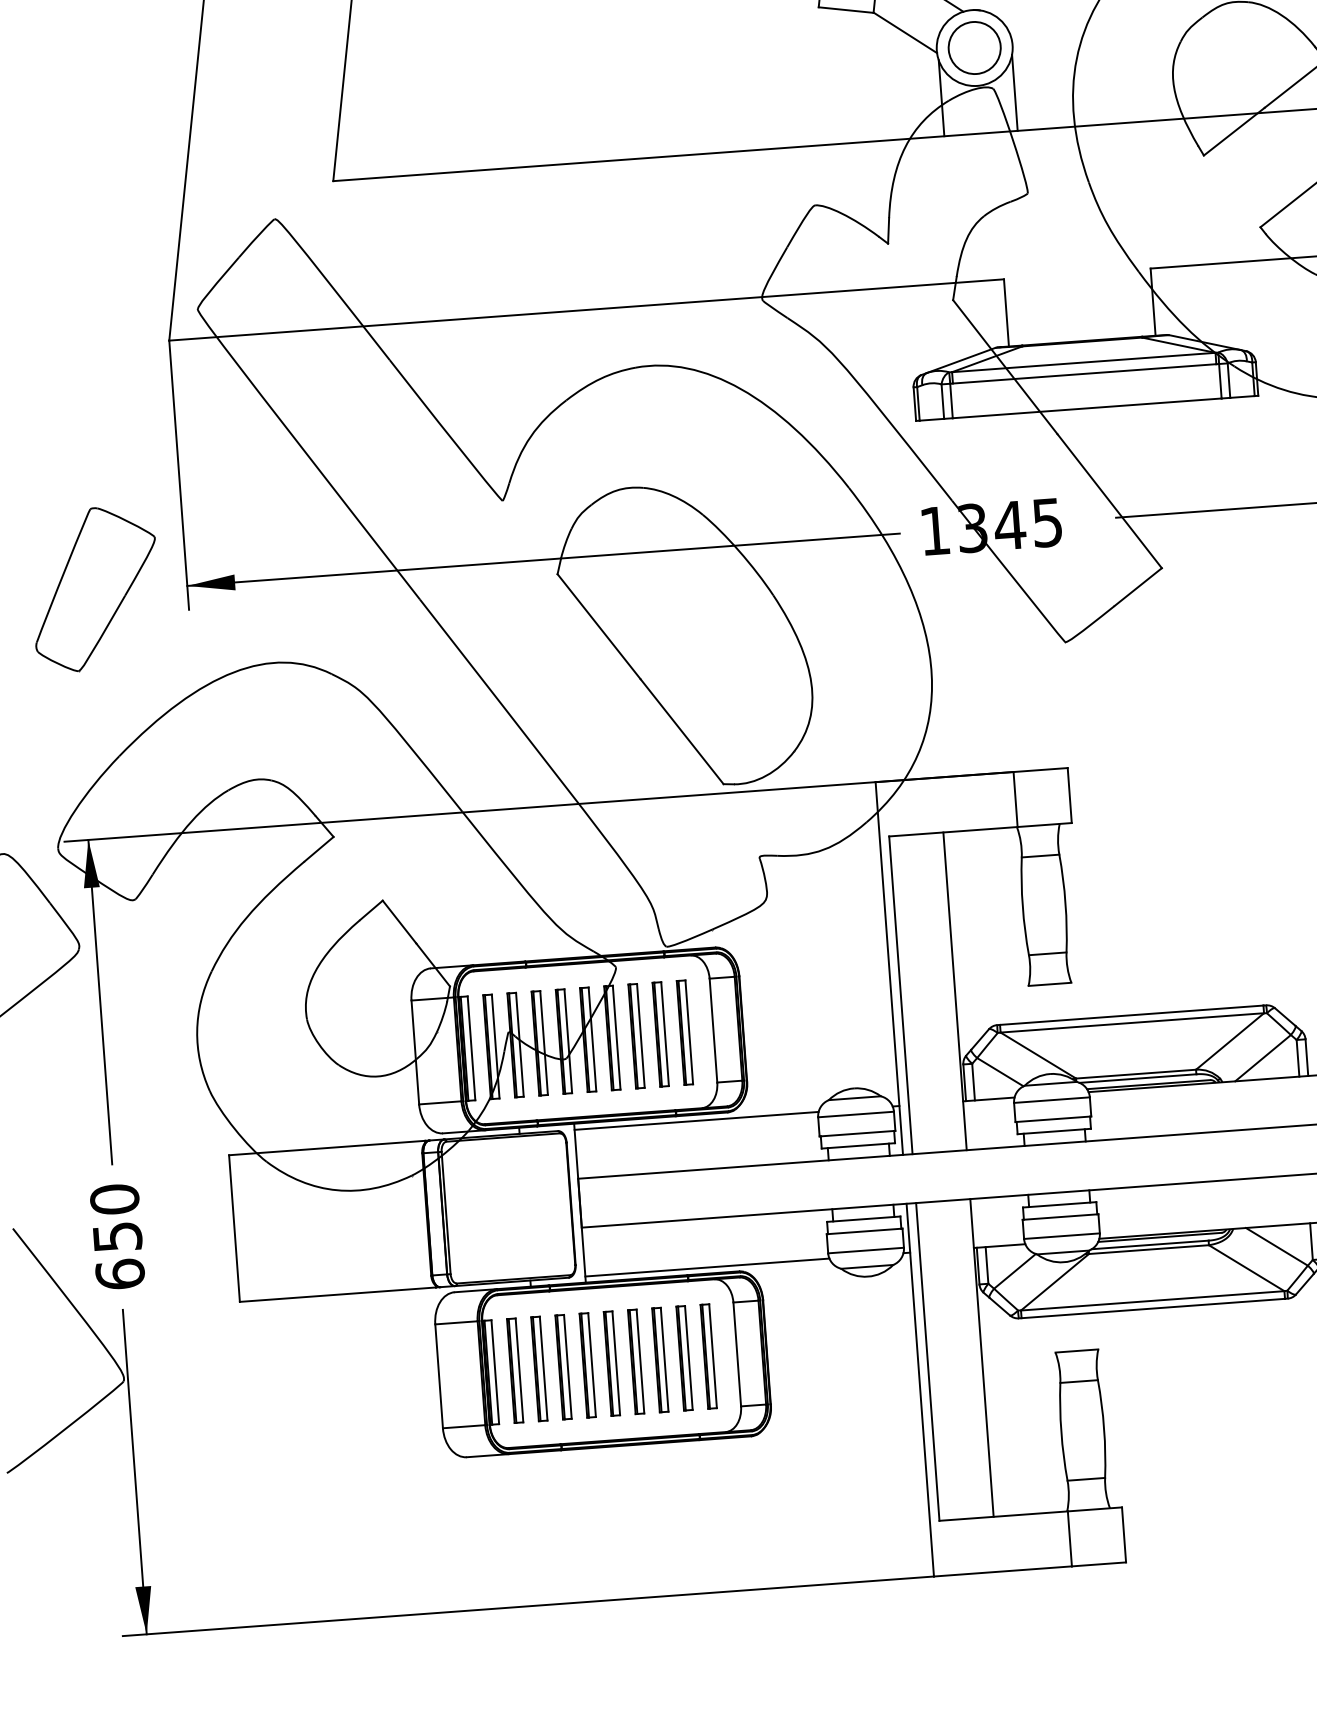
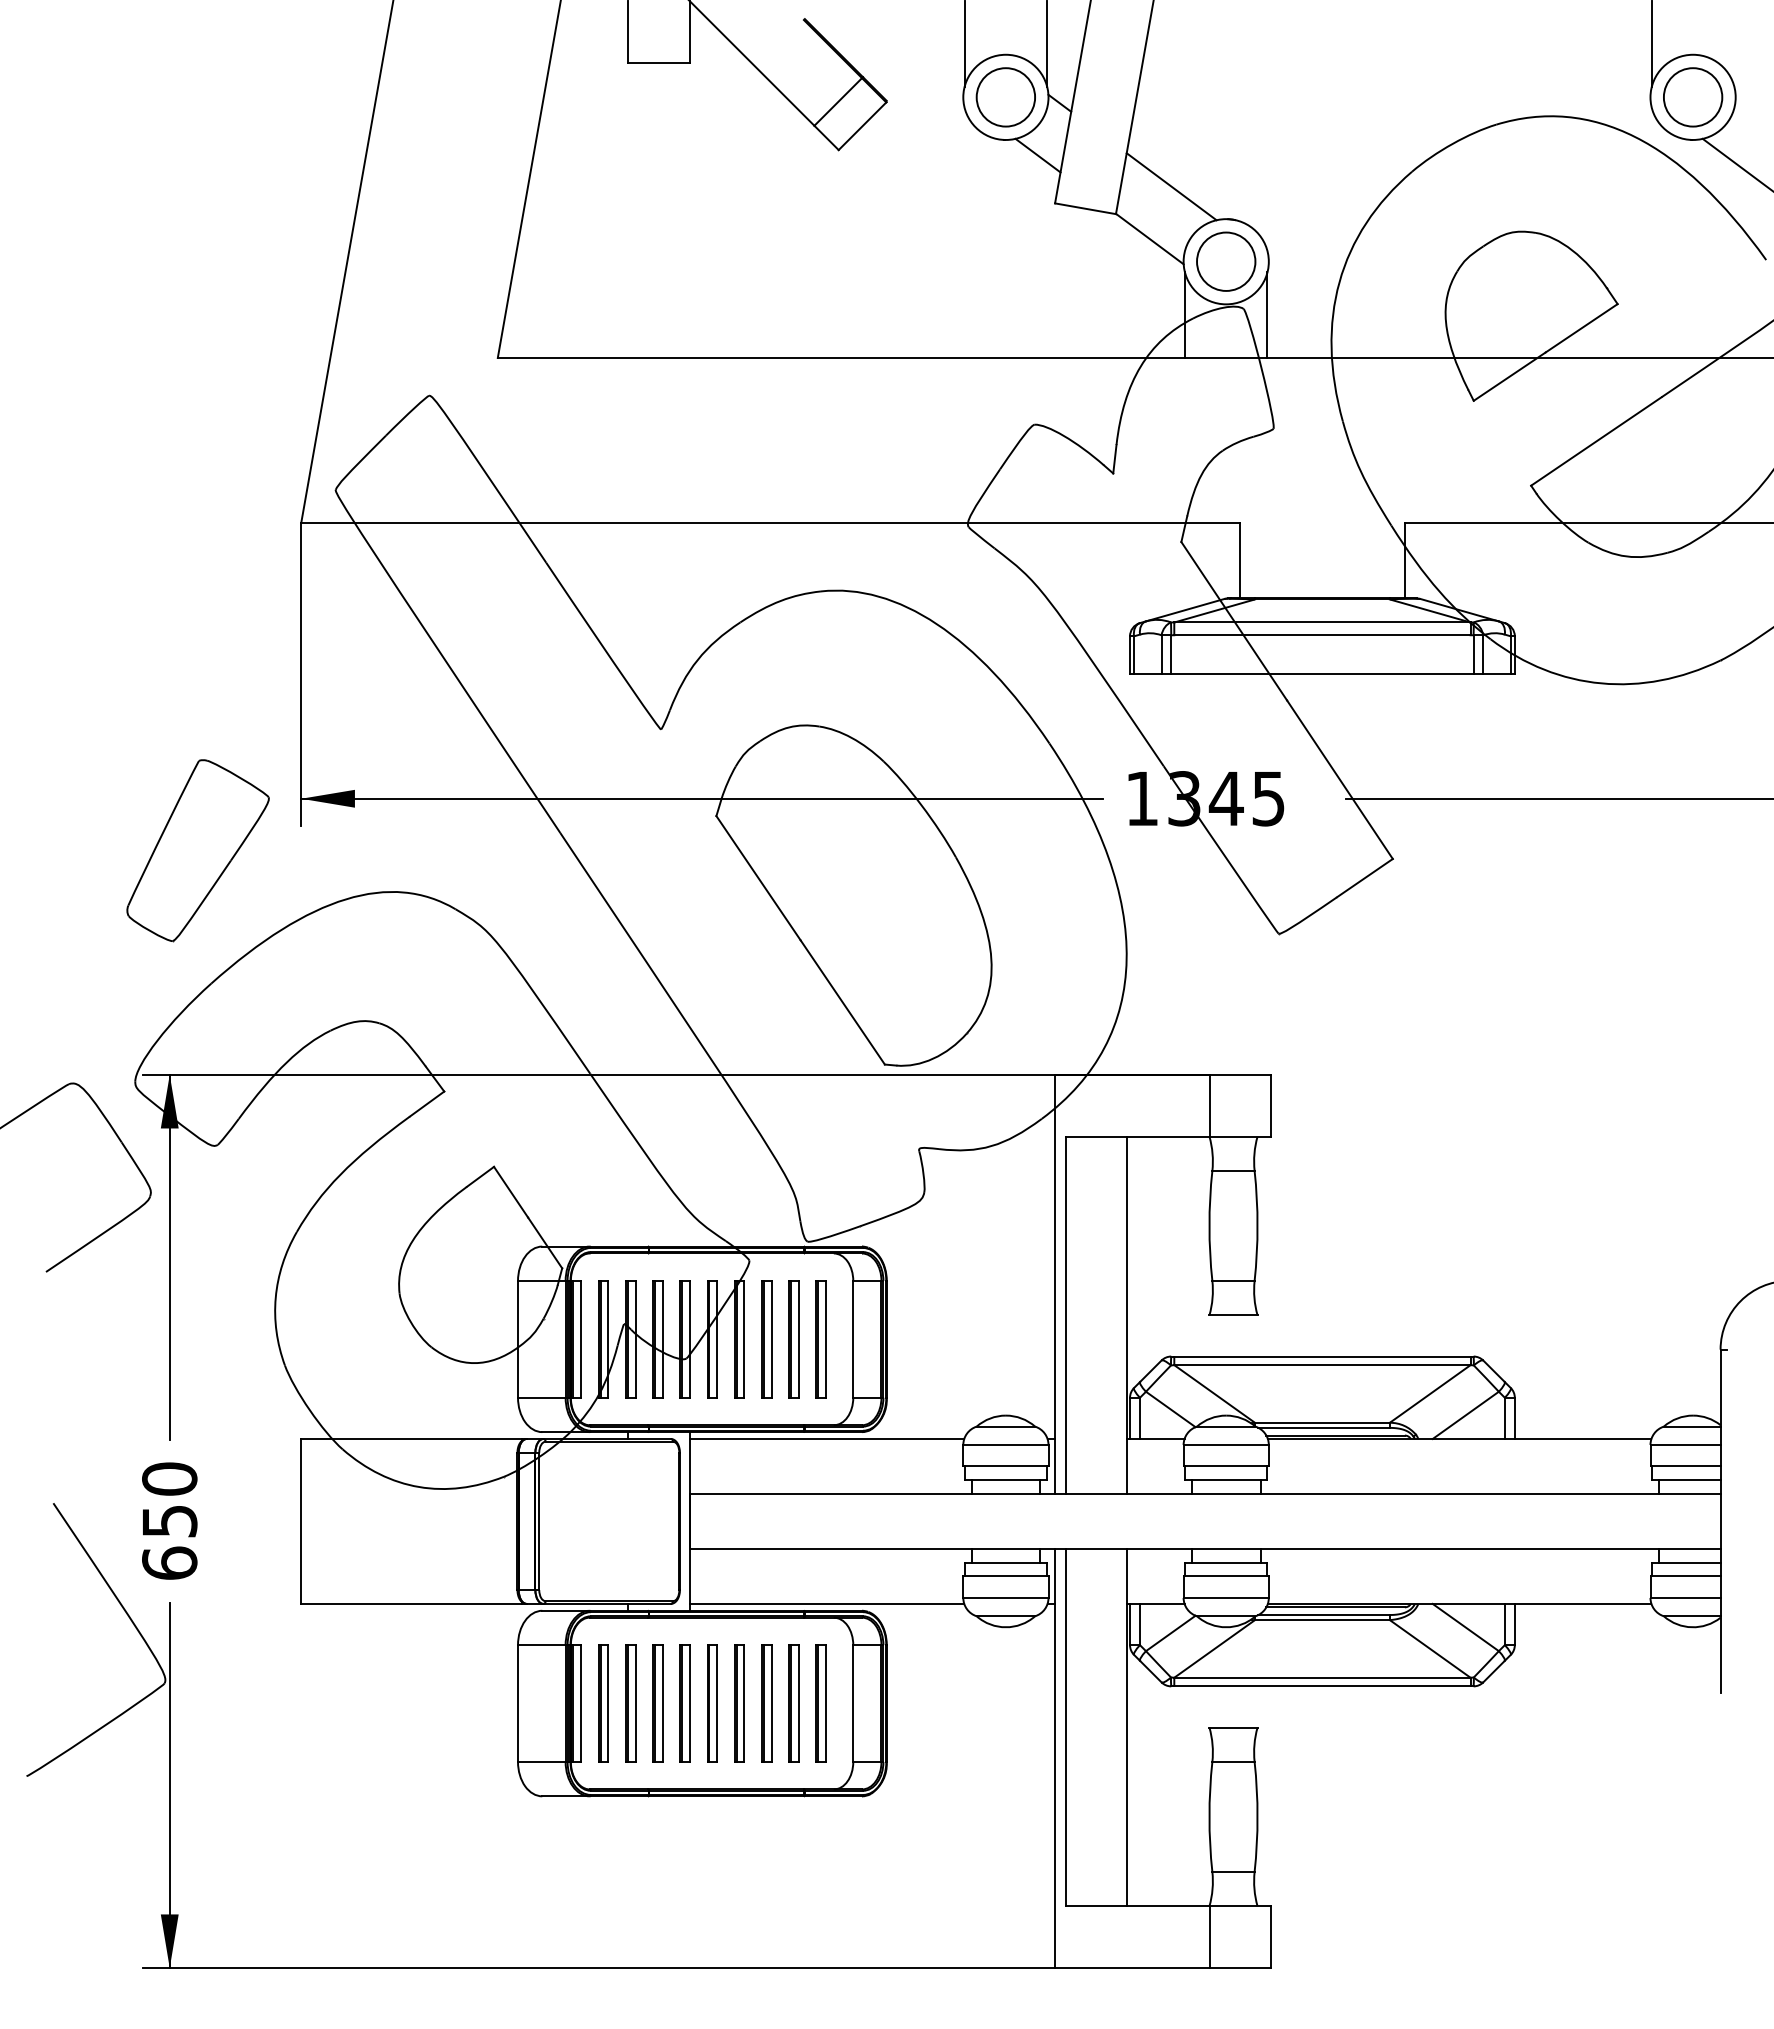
part: (94, 588) -> (197, 850), moved

